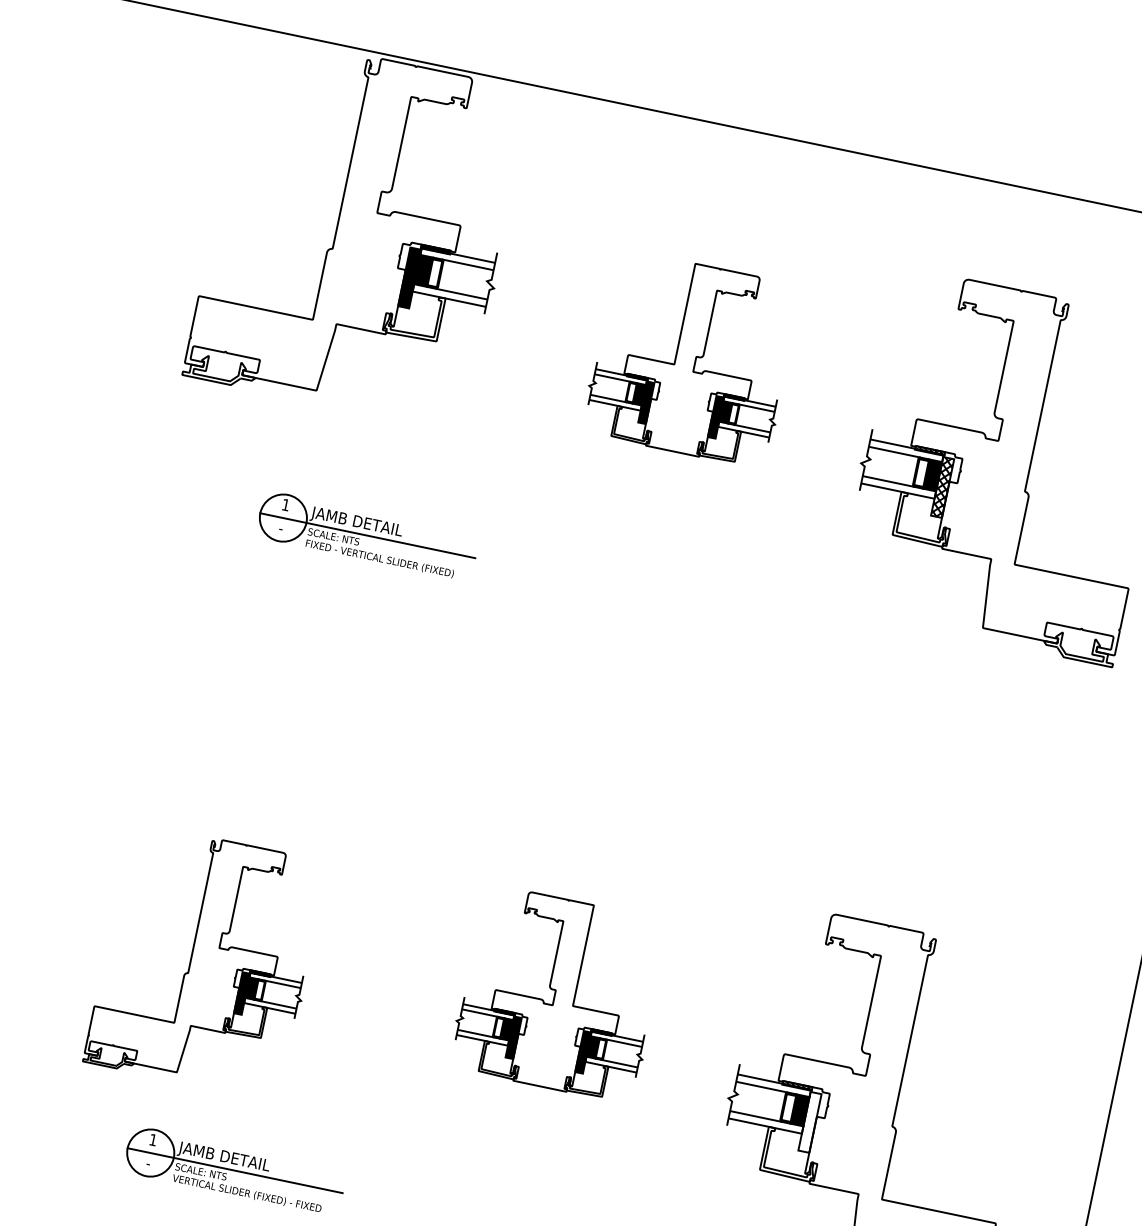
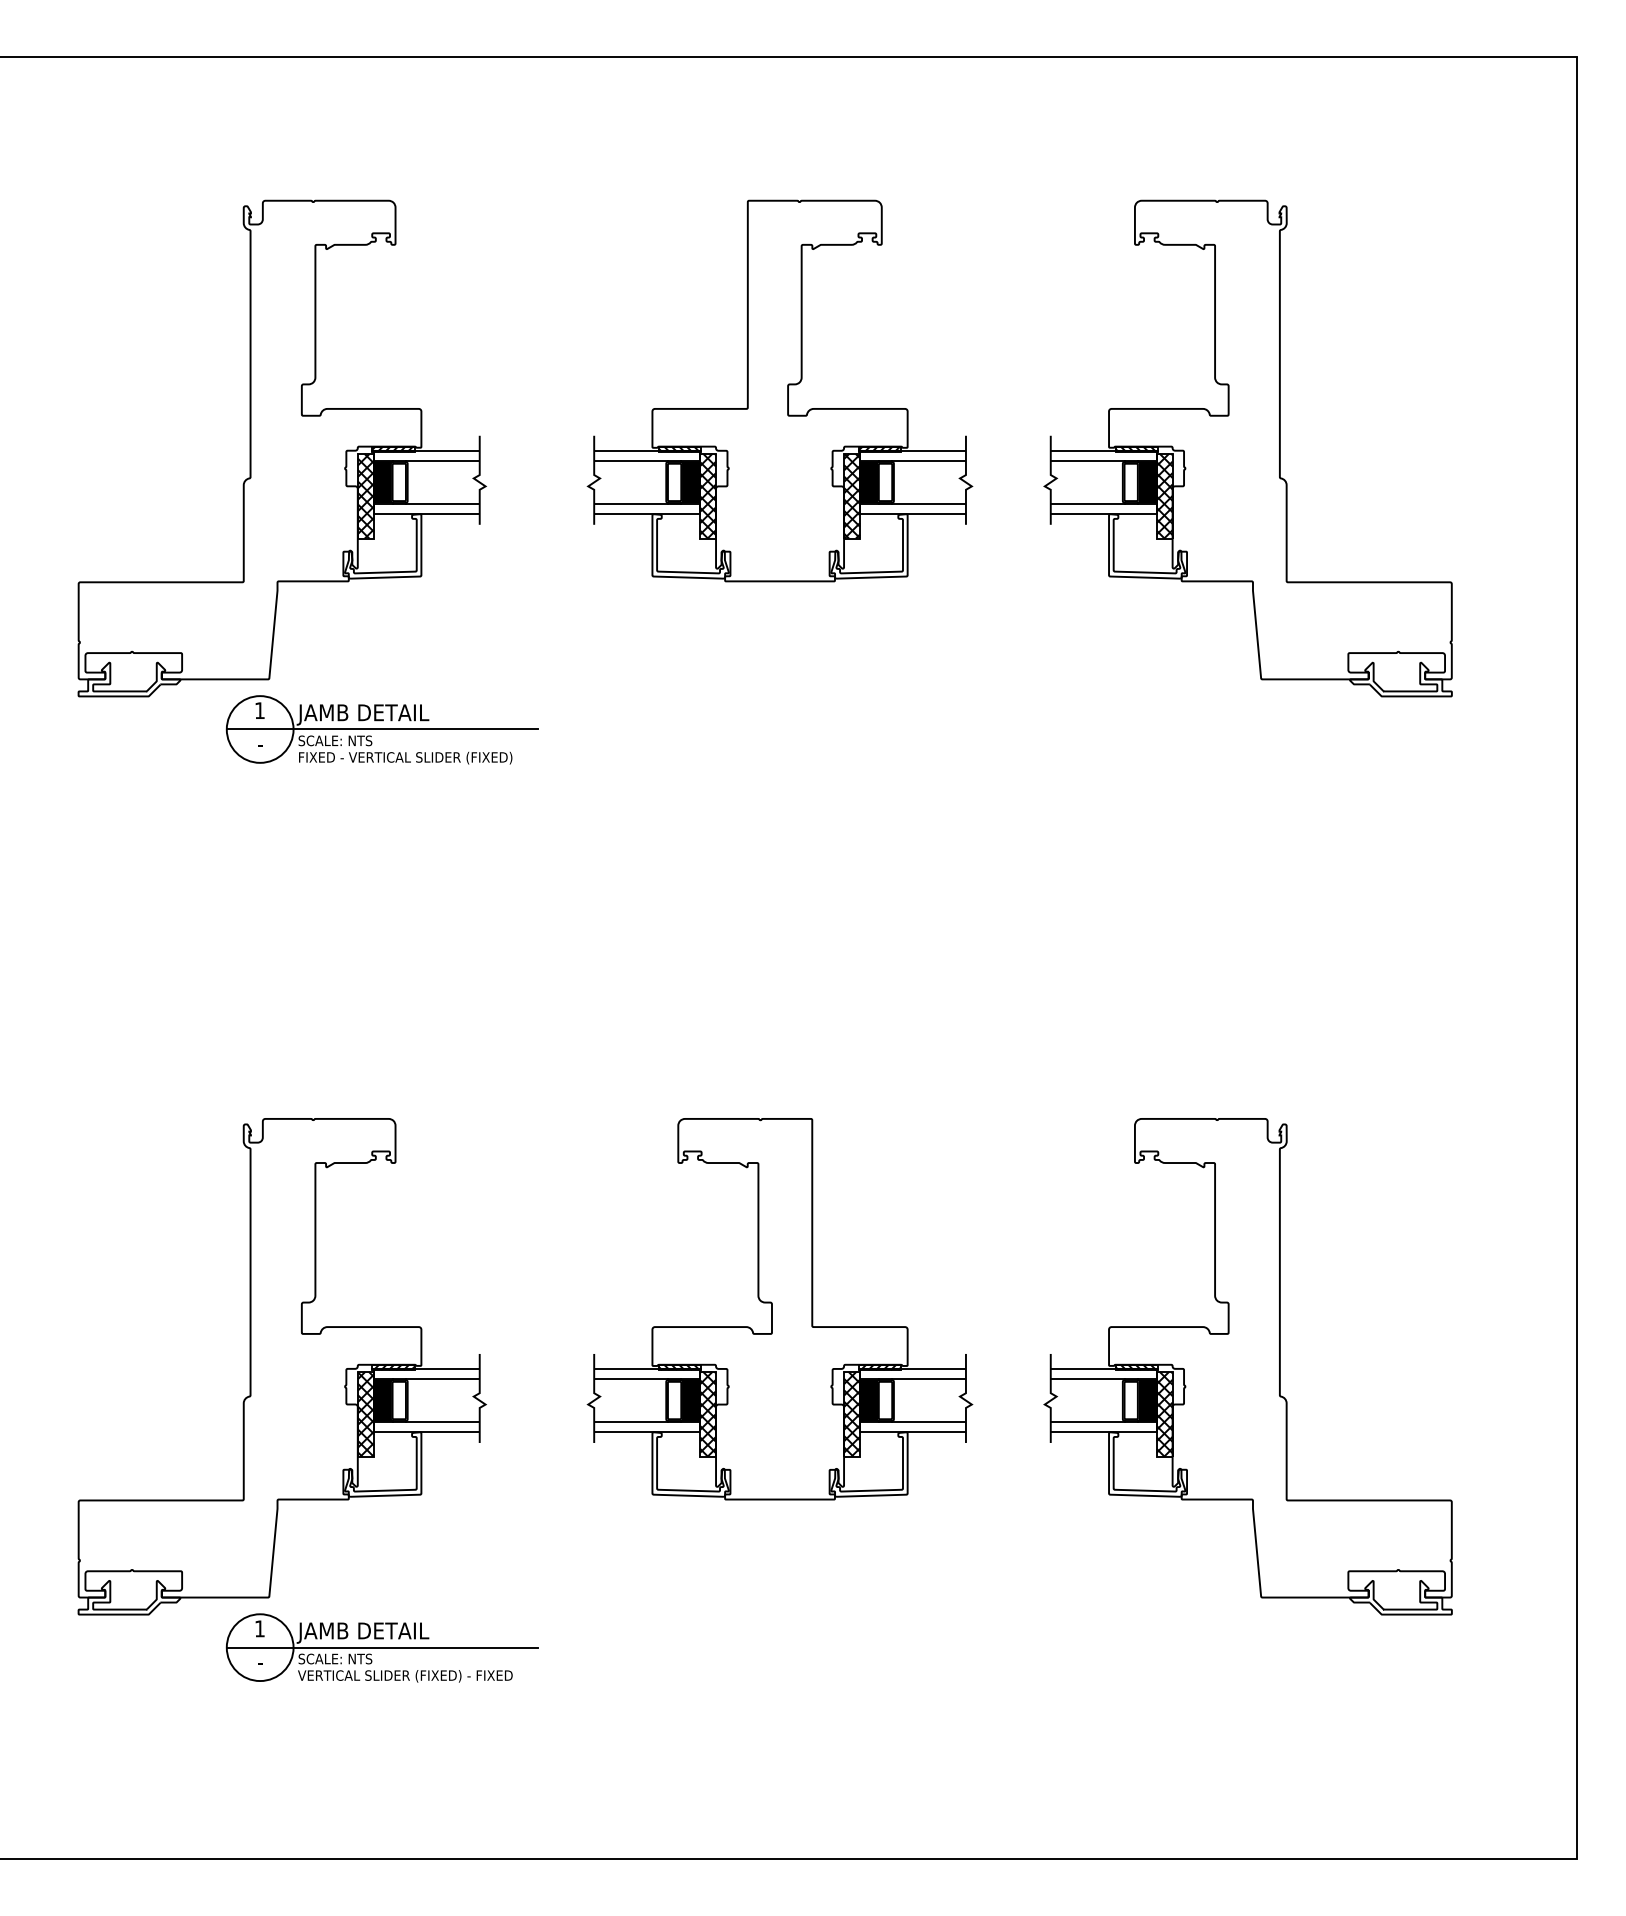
part: (358, 232) -> (281, 448), moved
part: (691, 358) -> (779, 390), size x1.43
part: (206, 961) -> (281, 1366), size x1.43
part: (558, 994) -> (779, 1309), size x1.43
hatch: (809, 1121) -> (1164, 1413), added

